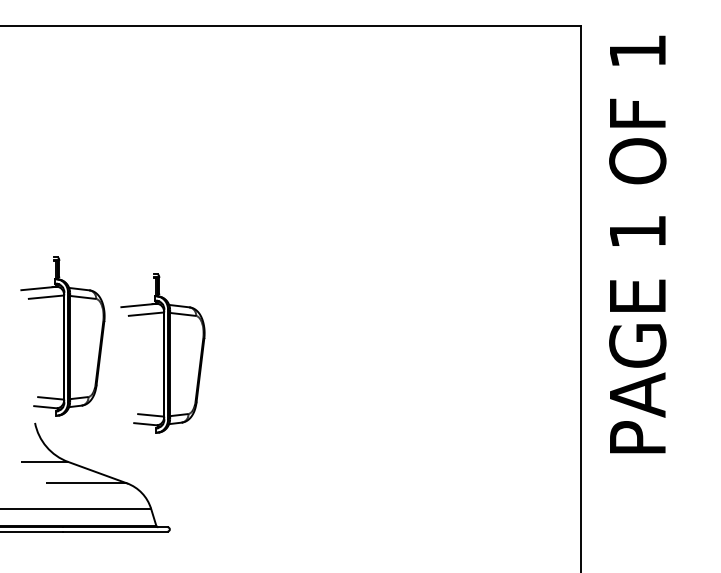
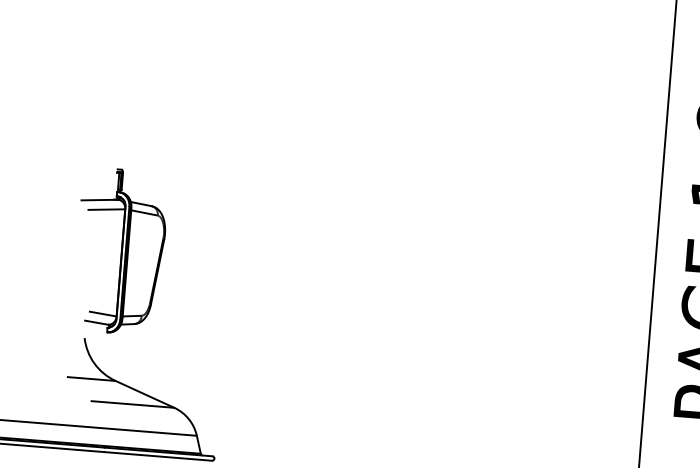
part: (162, 353) -> (221, 277), removed

